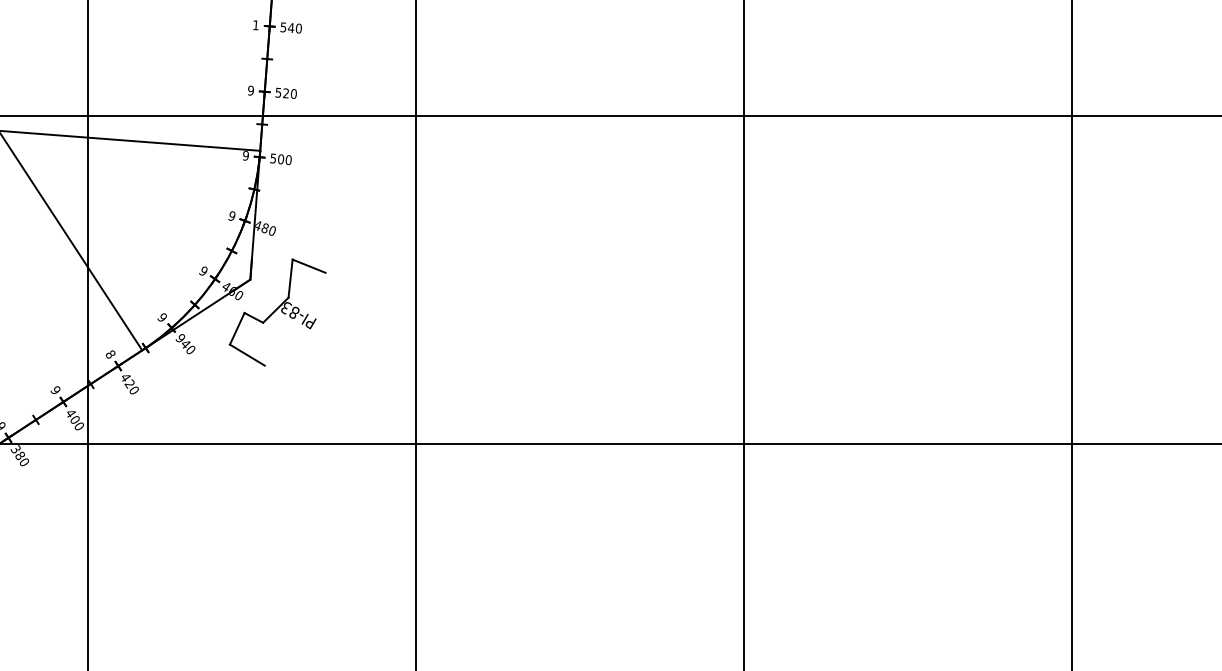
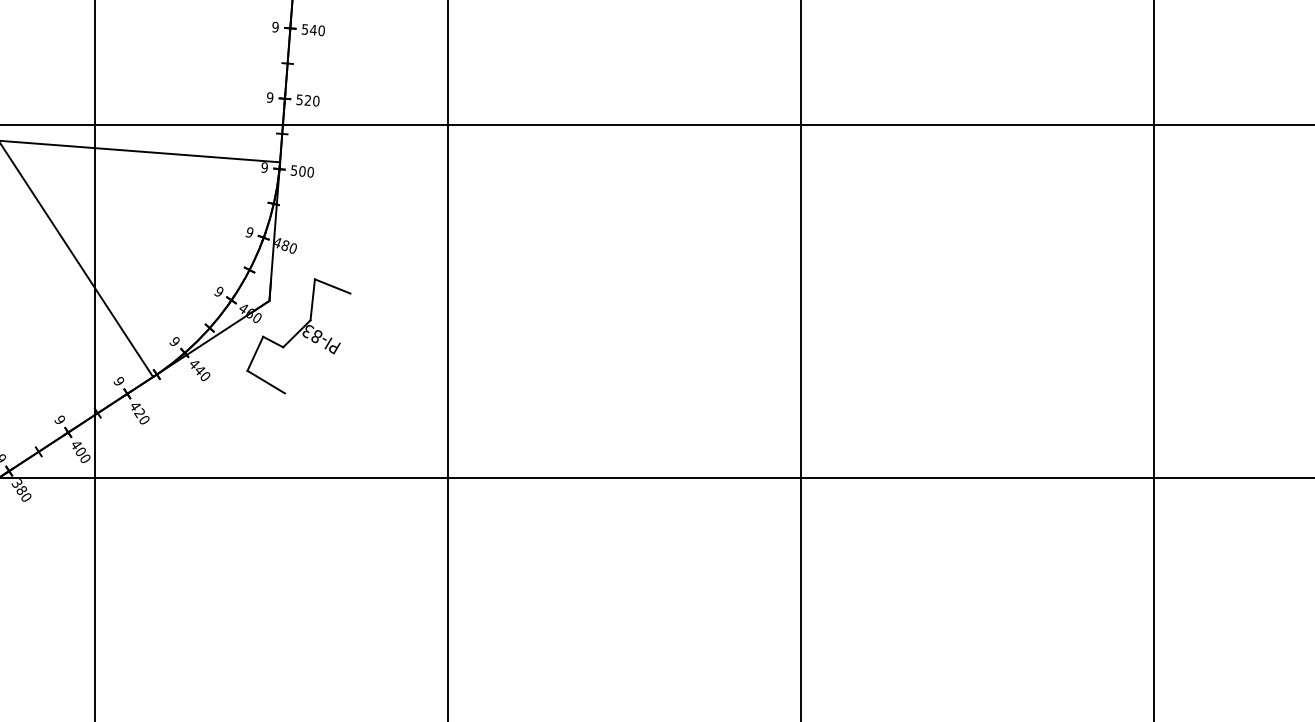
text: (255, 25) -> (274, 27), 1 -> 9
text: (180, 338) -> (194, 364), 940 -> 440
text: (110, 354) -> (118, 381), 8 -> 9

